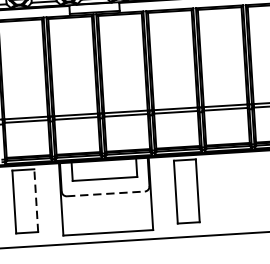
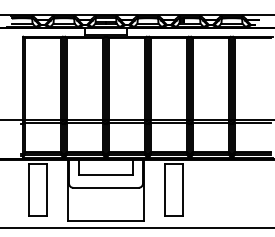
line: (106, 193) -> (106, 187), dashed -> solid
line: (36, 200) -> (47, 189), dashed -> solid

